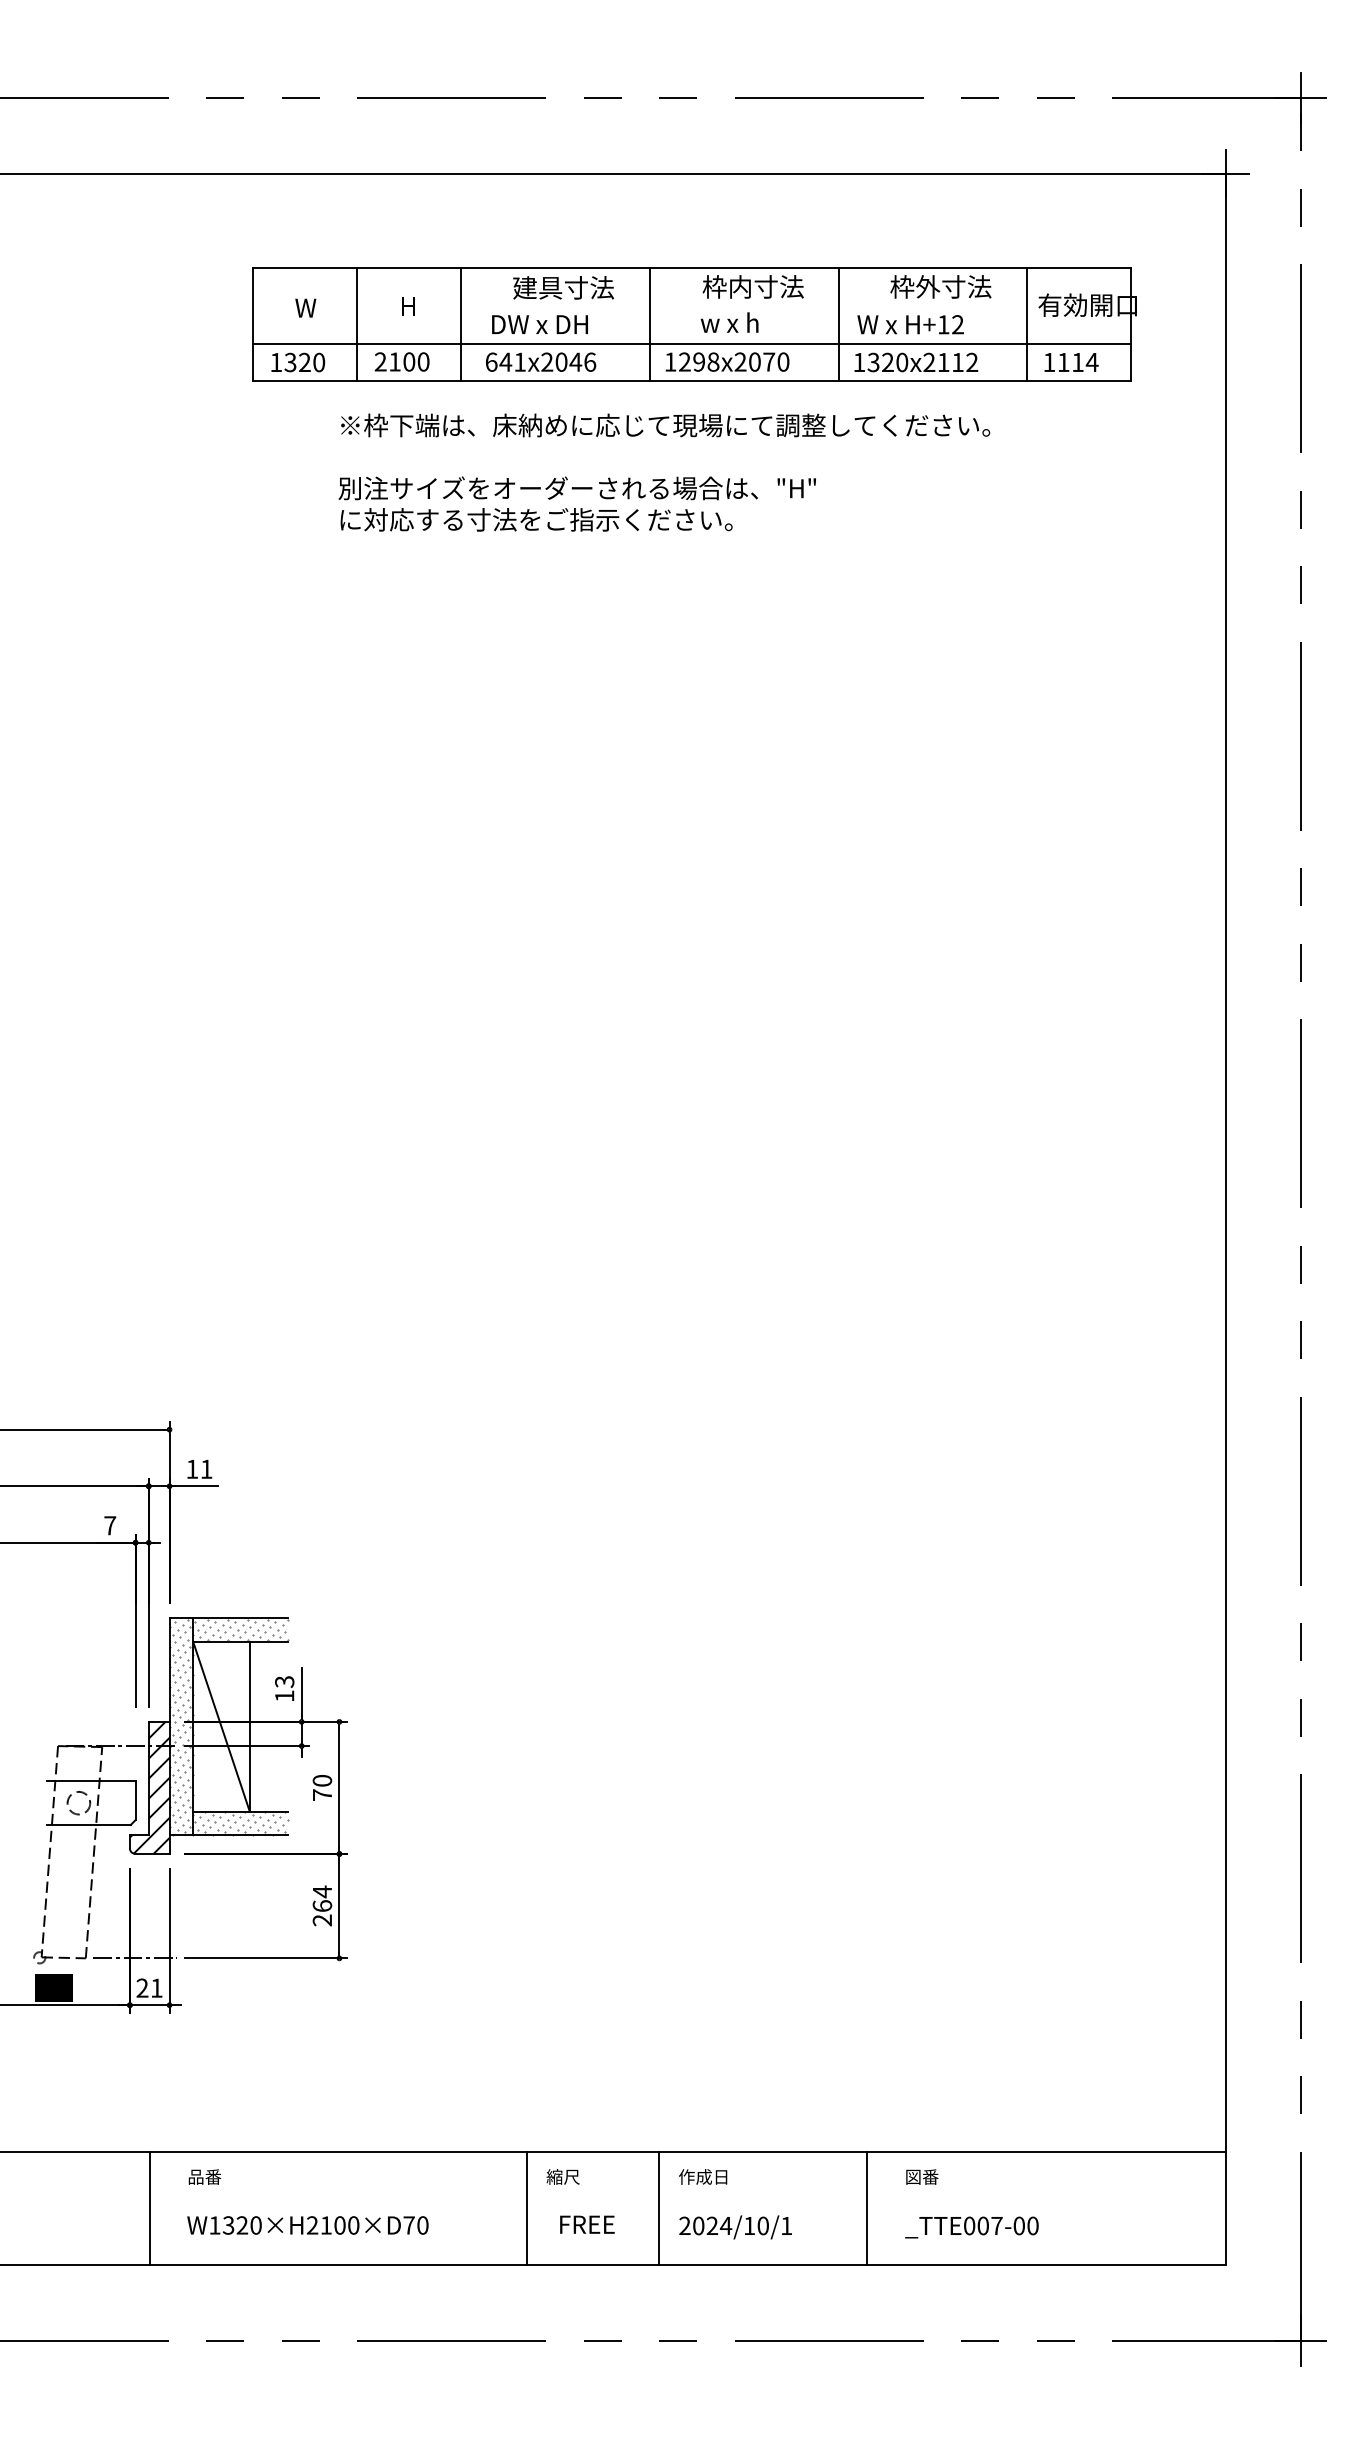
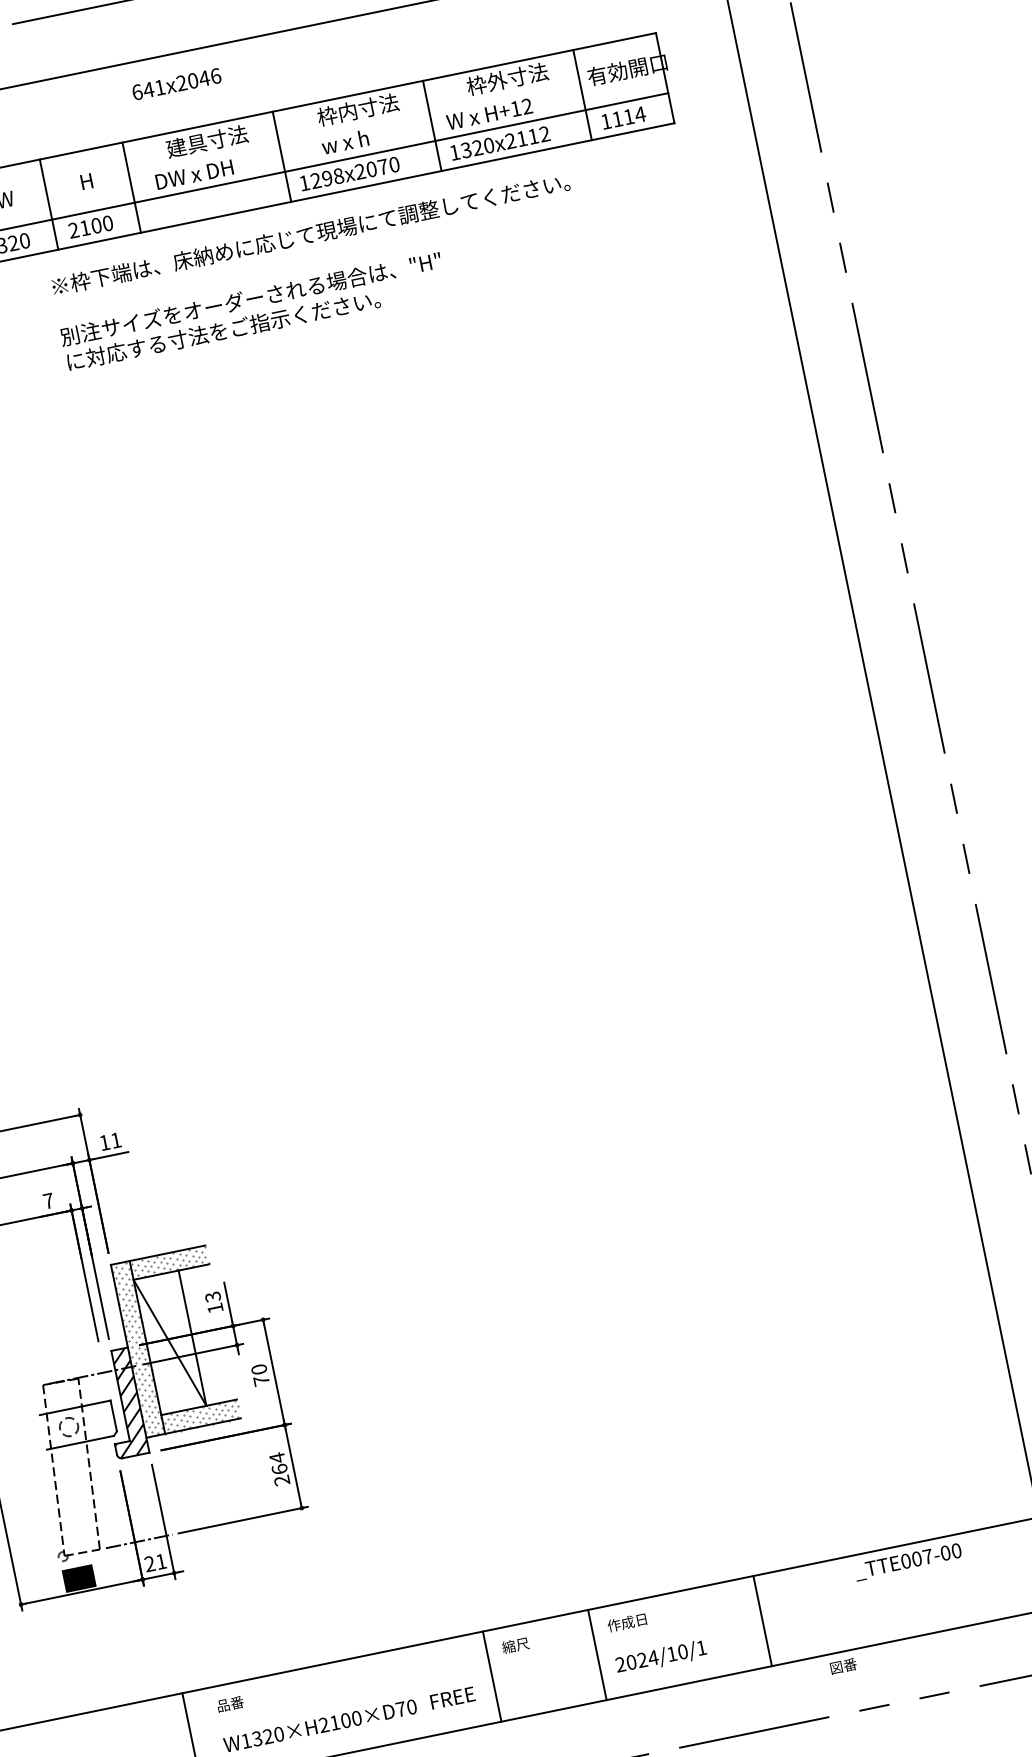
text: (541, 361) -> (177, 83), moved
text: (922, 2176) -> (843, 1665), moved
text: (587, 2224) -> (452, 1697), moved
text: (971, 2227) -> (907, 1562), moved

